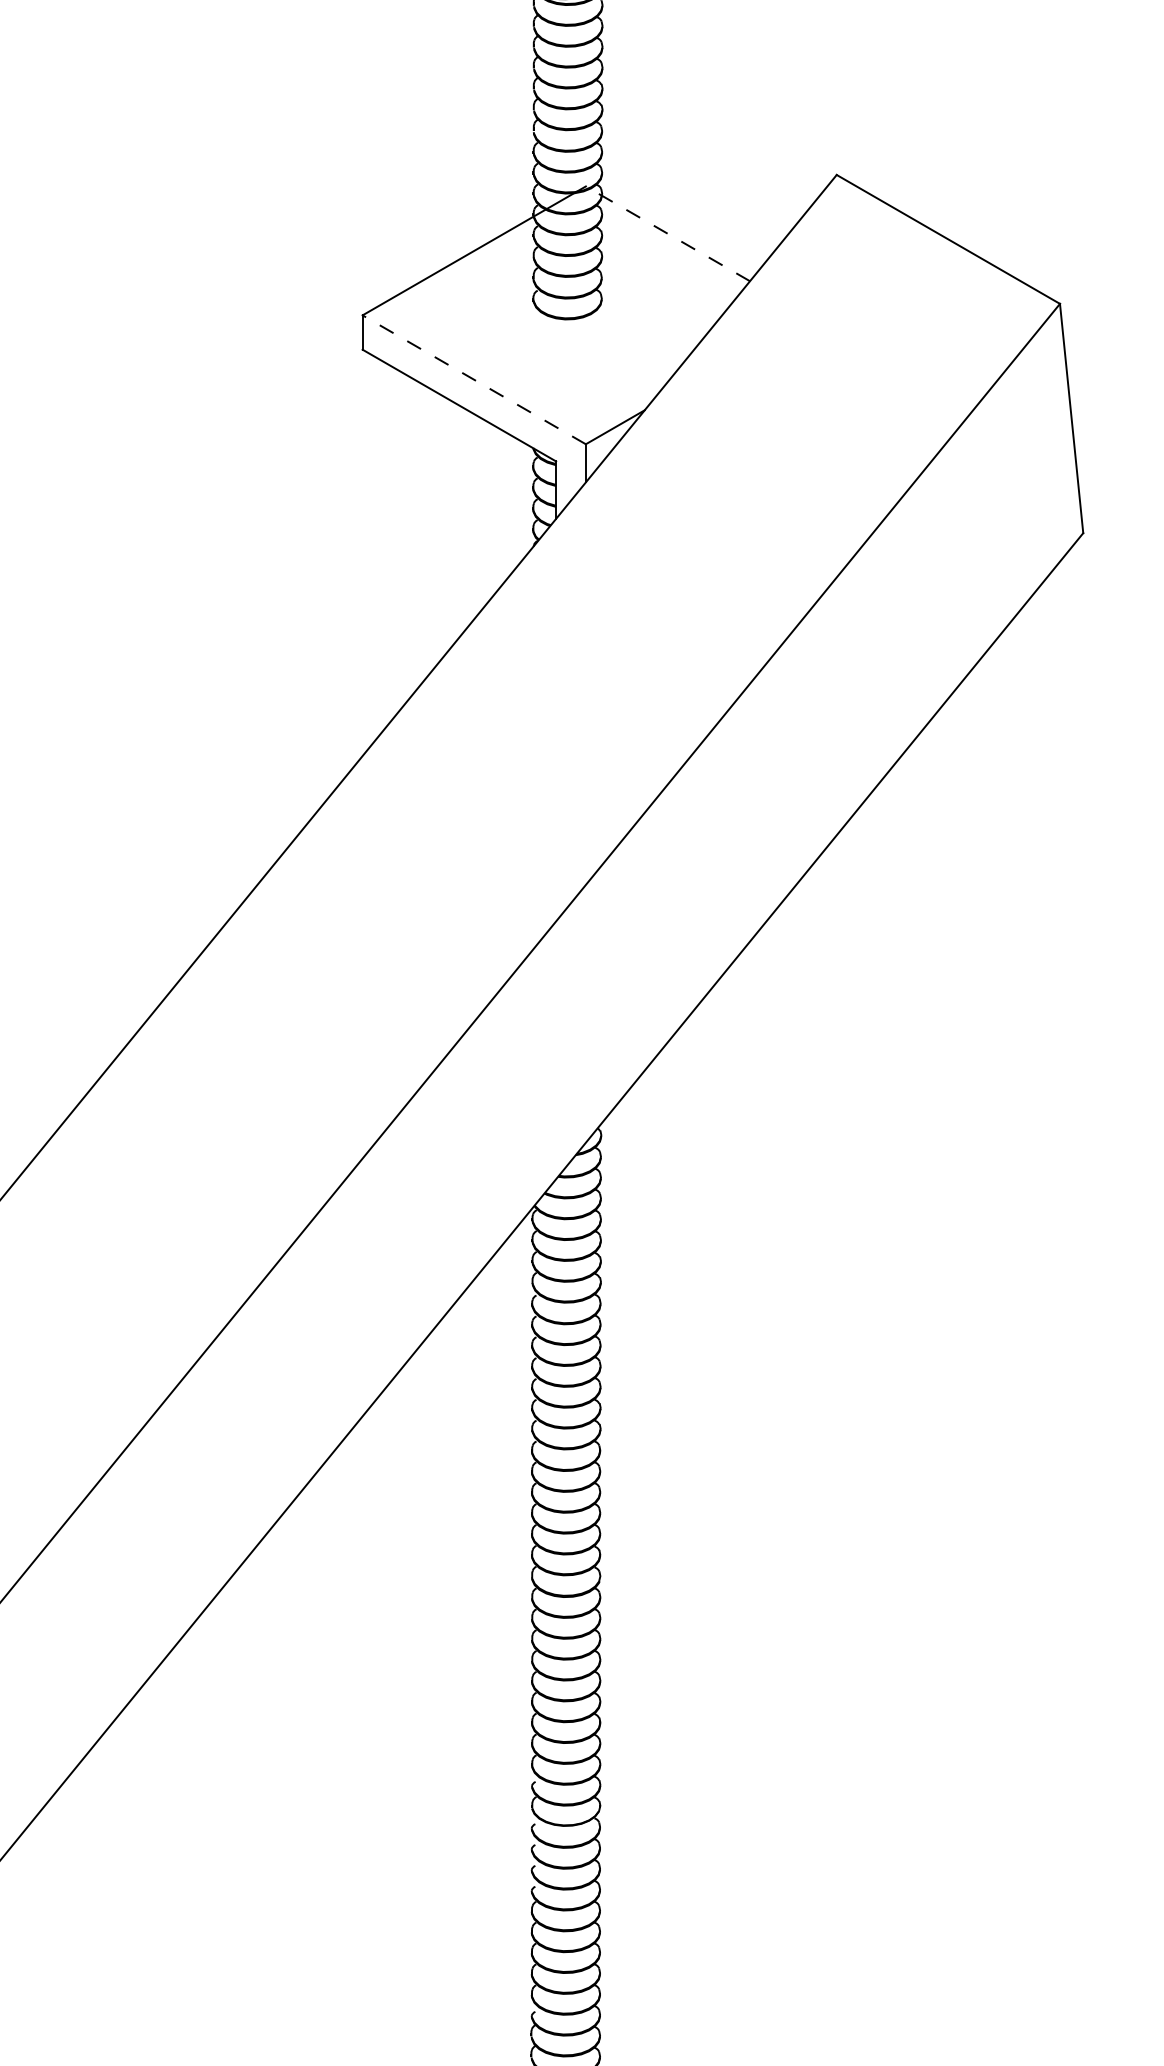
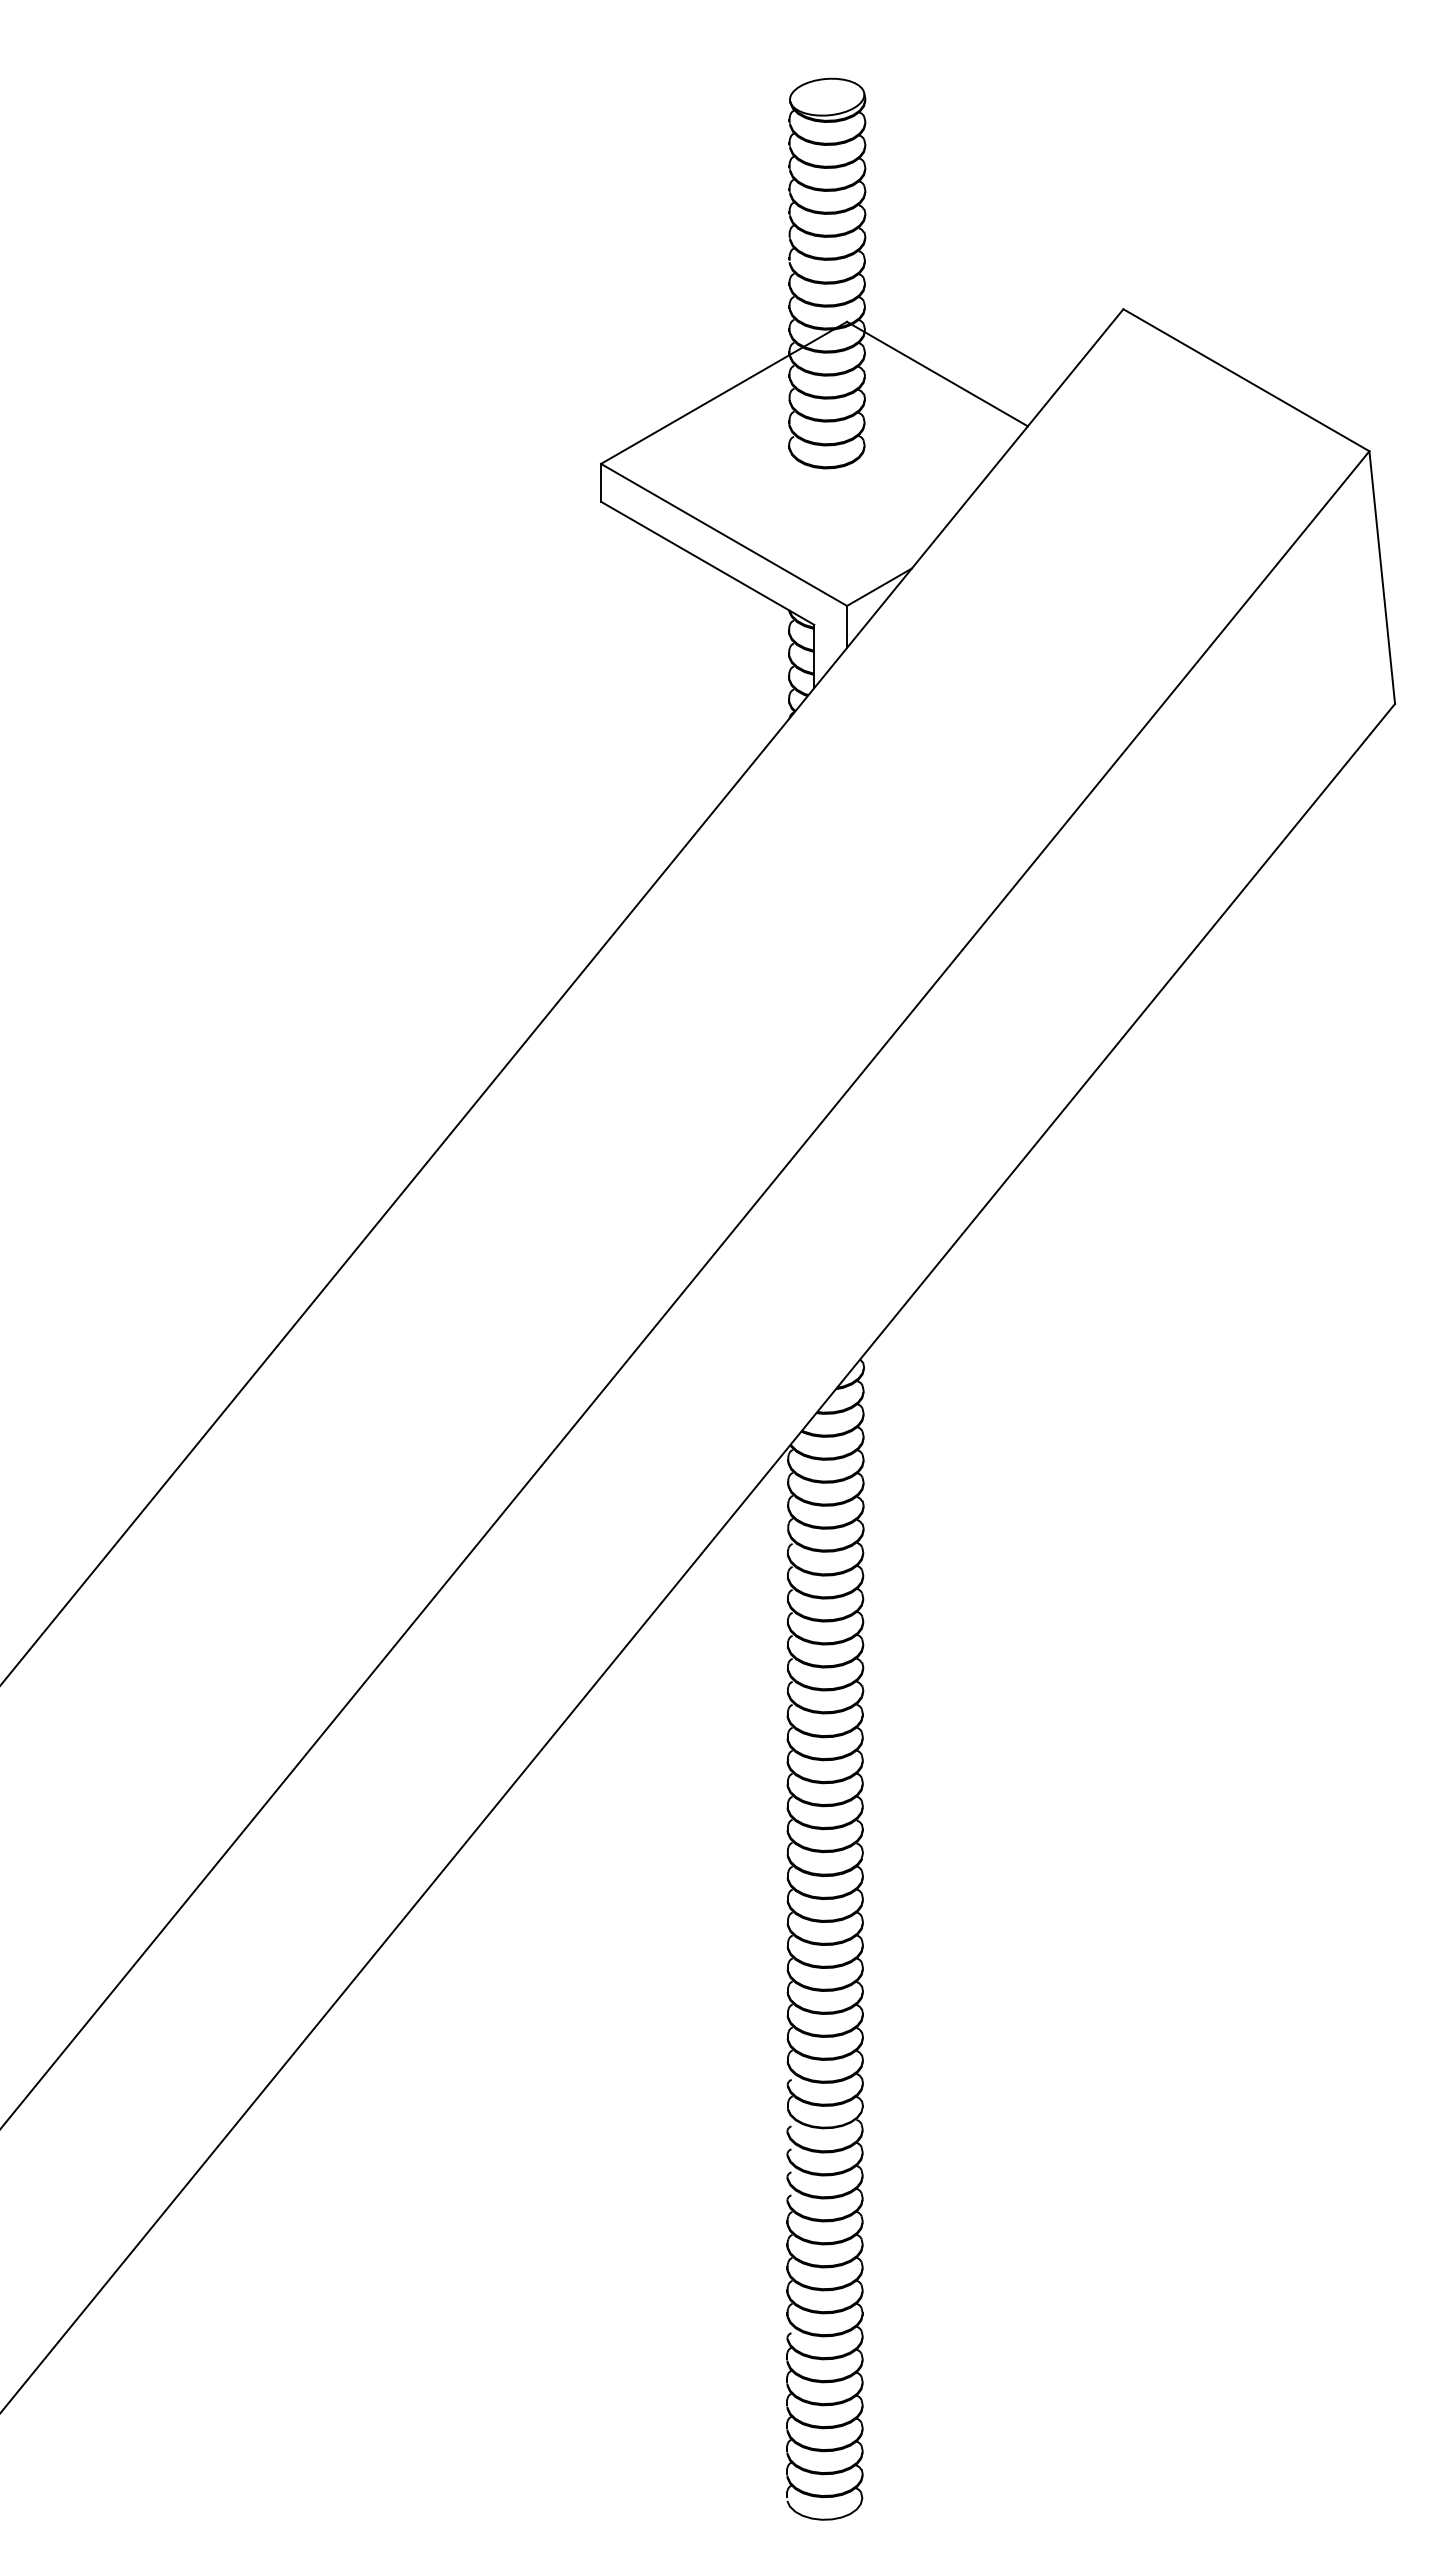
line: (667, 233) -> (937, 373), dashed -> solid
line: (473, 379) -> (723, 534), dashed -> solid

